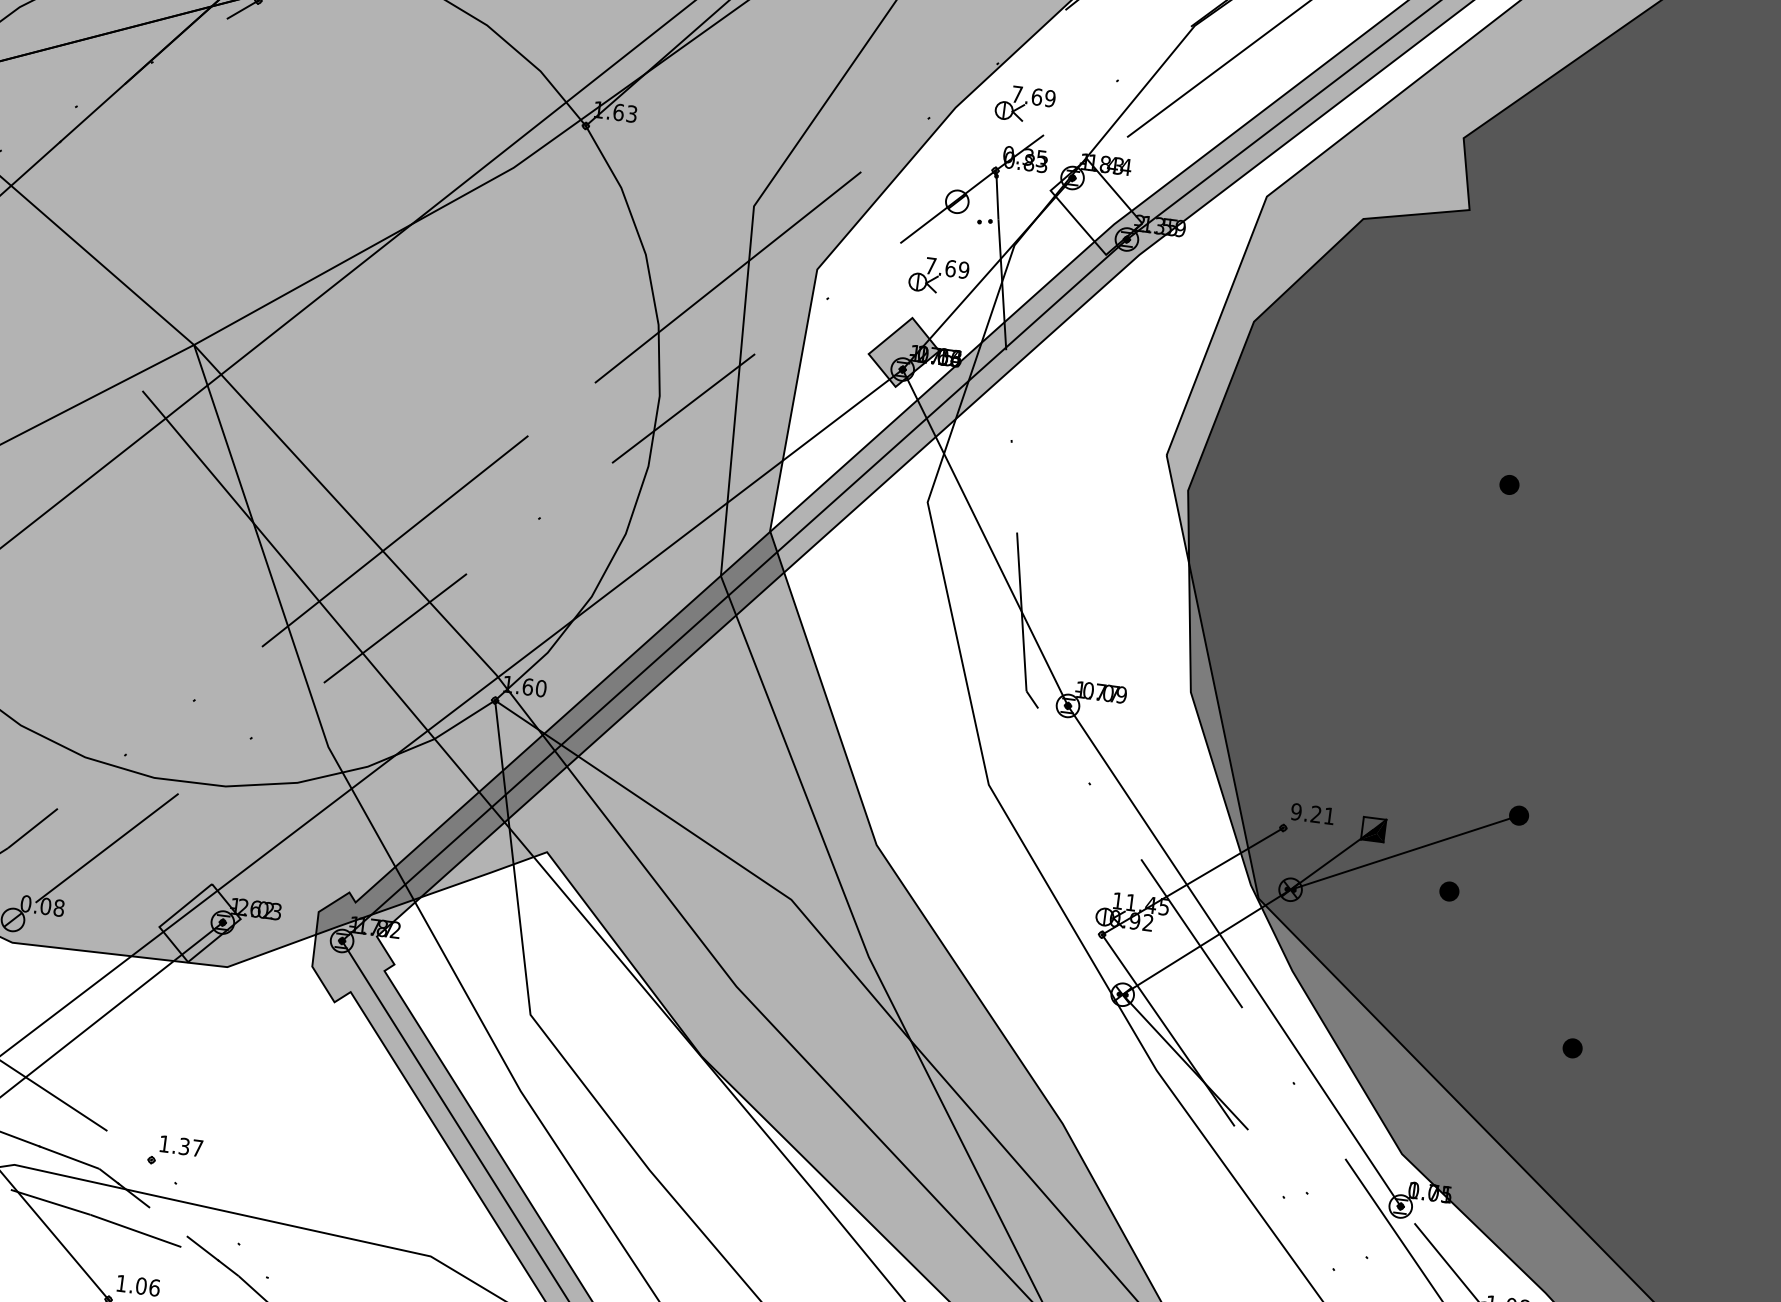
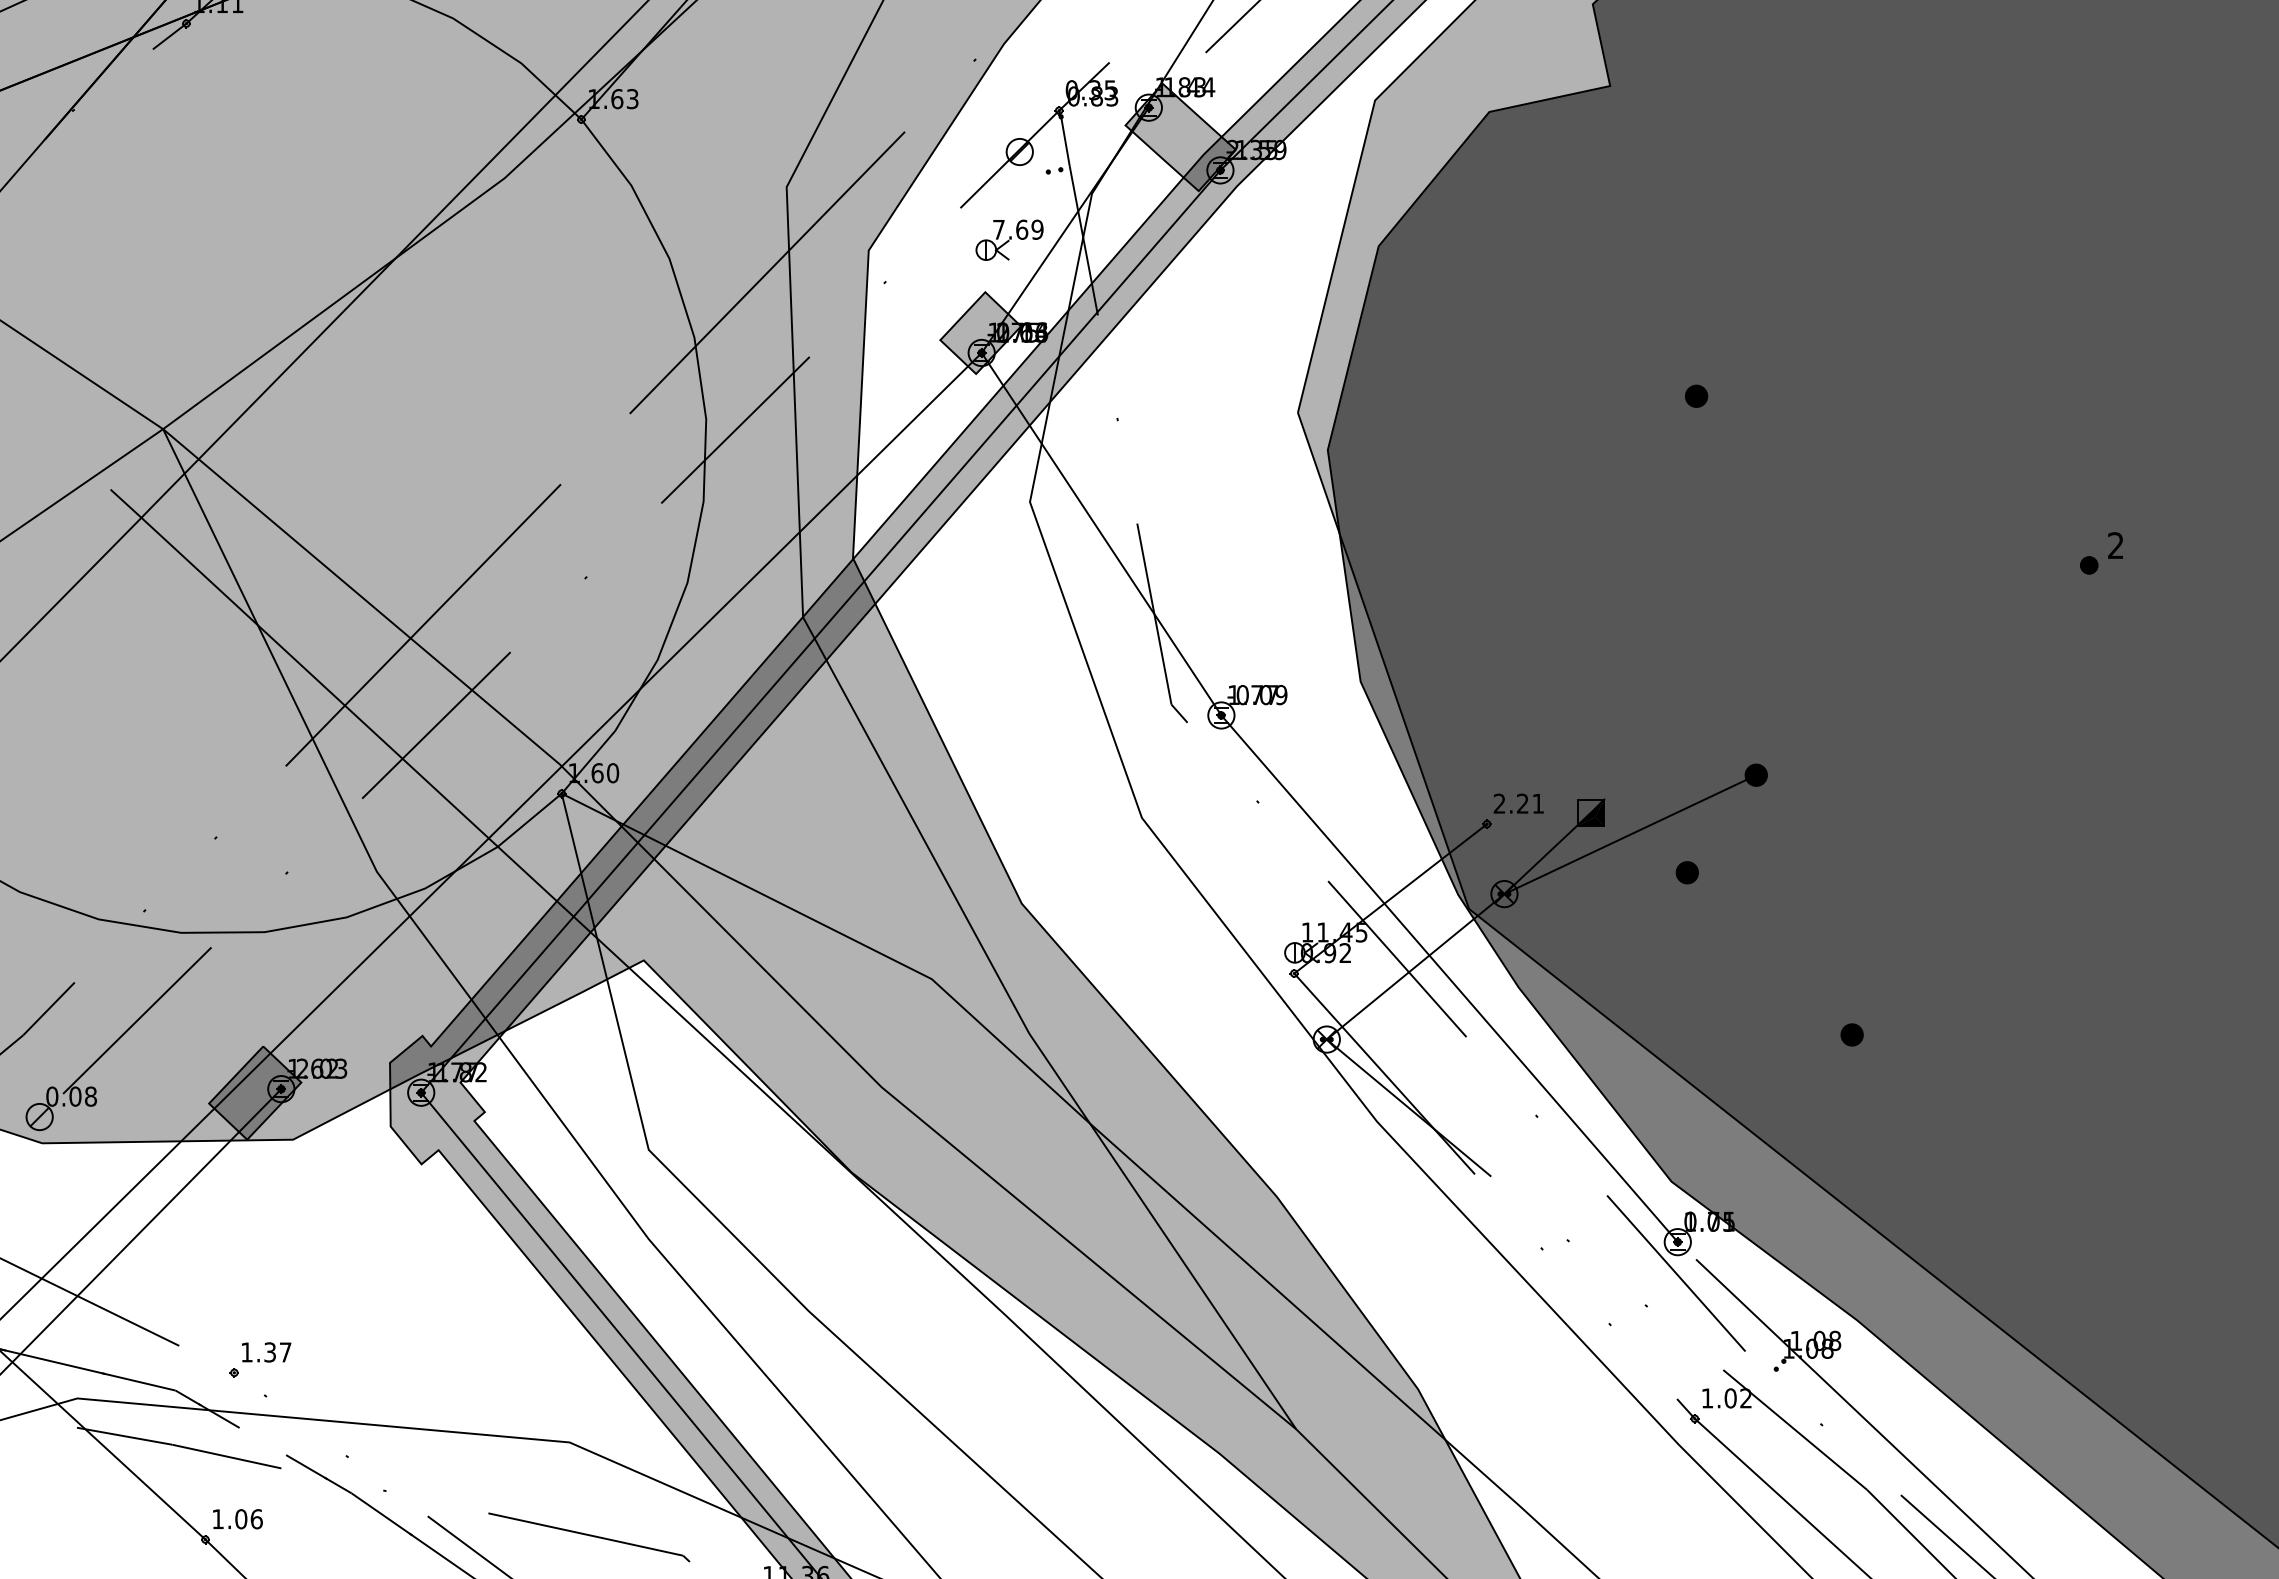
part: (1025, 103) -> (1083, 29), removed
fill: (1096, 206) -> (1180, 137), added
text: (1296, 811) -> (1499, 803), 9.21 -> 2.21
fill: (200, 922) -> (255, 1092), added

